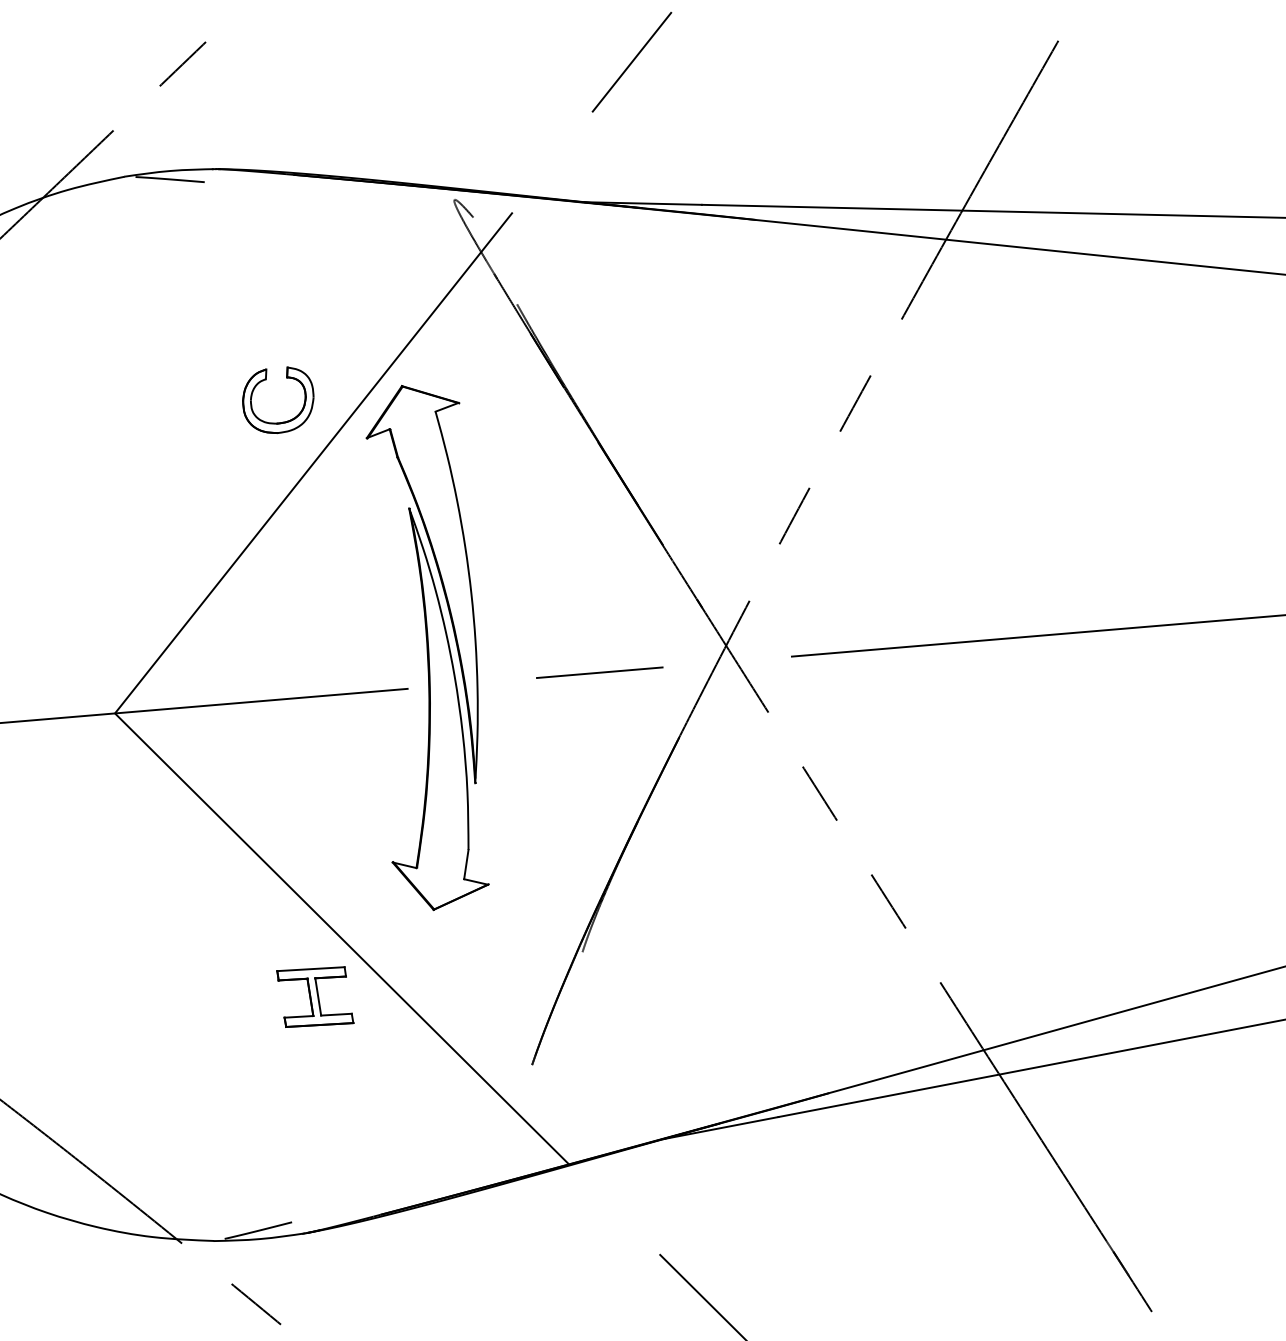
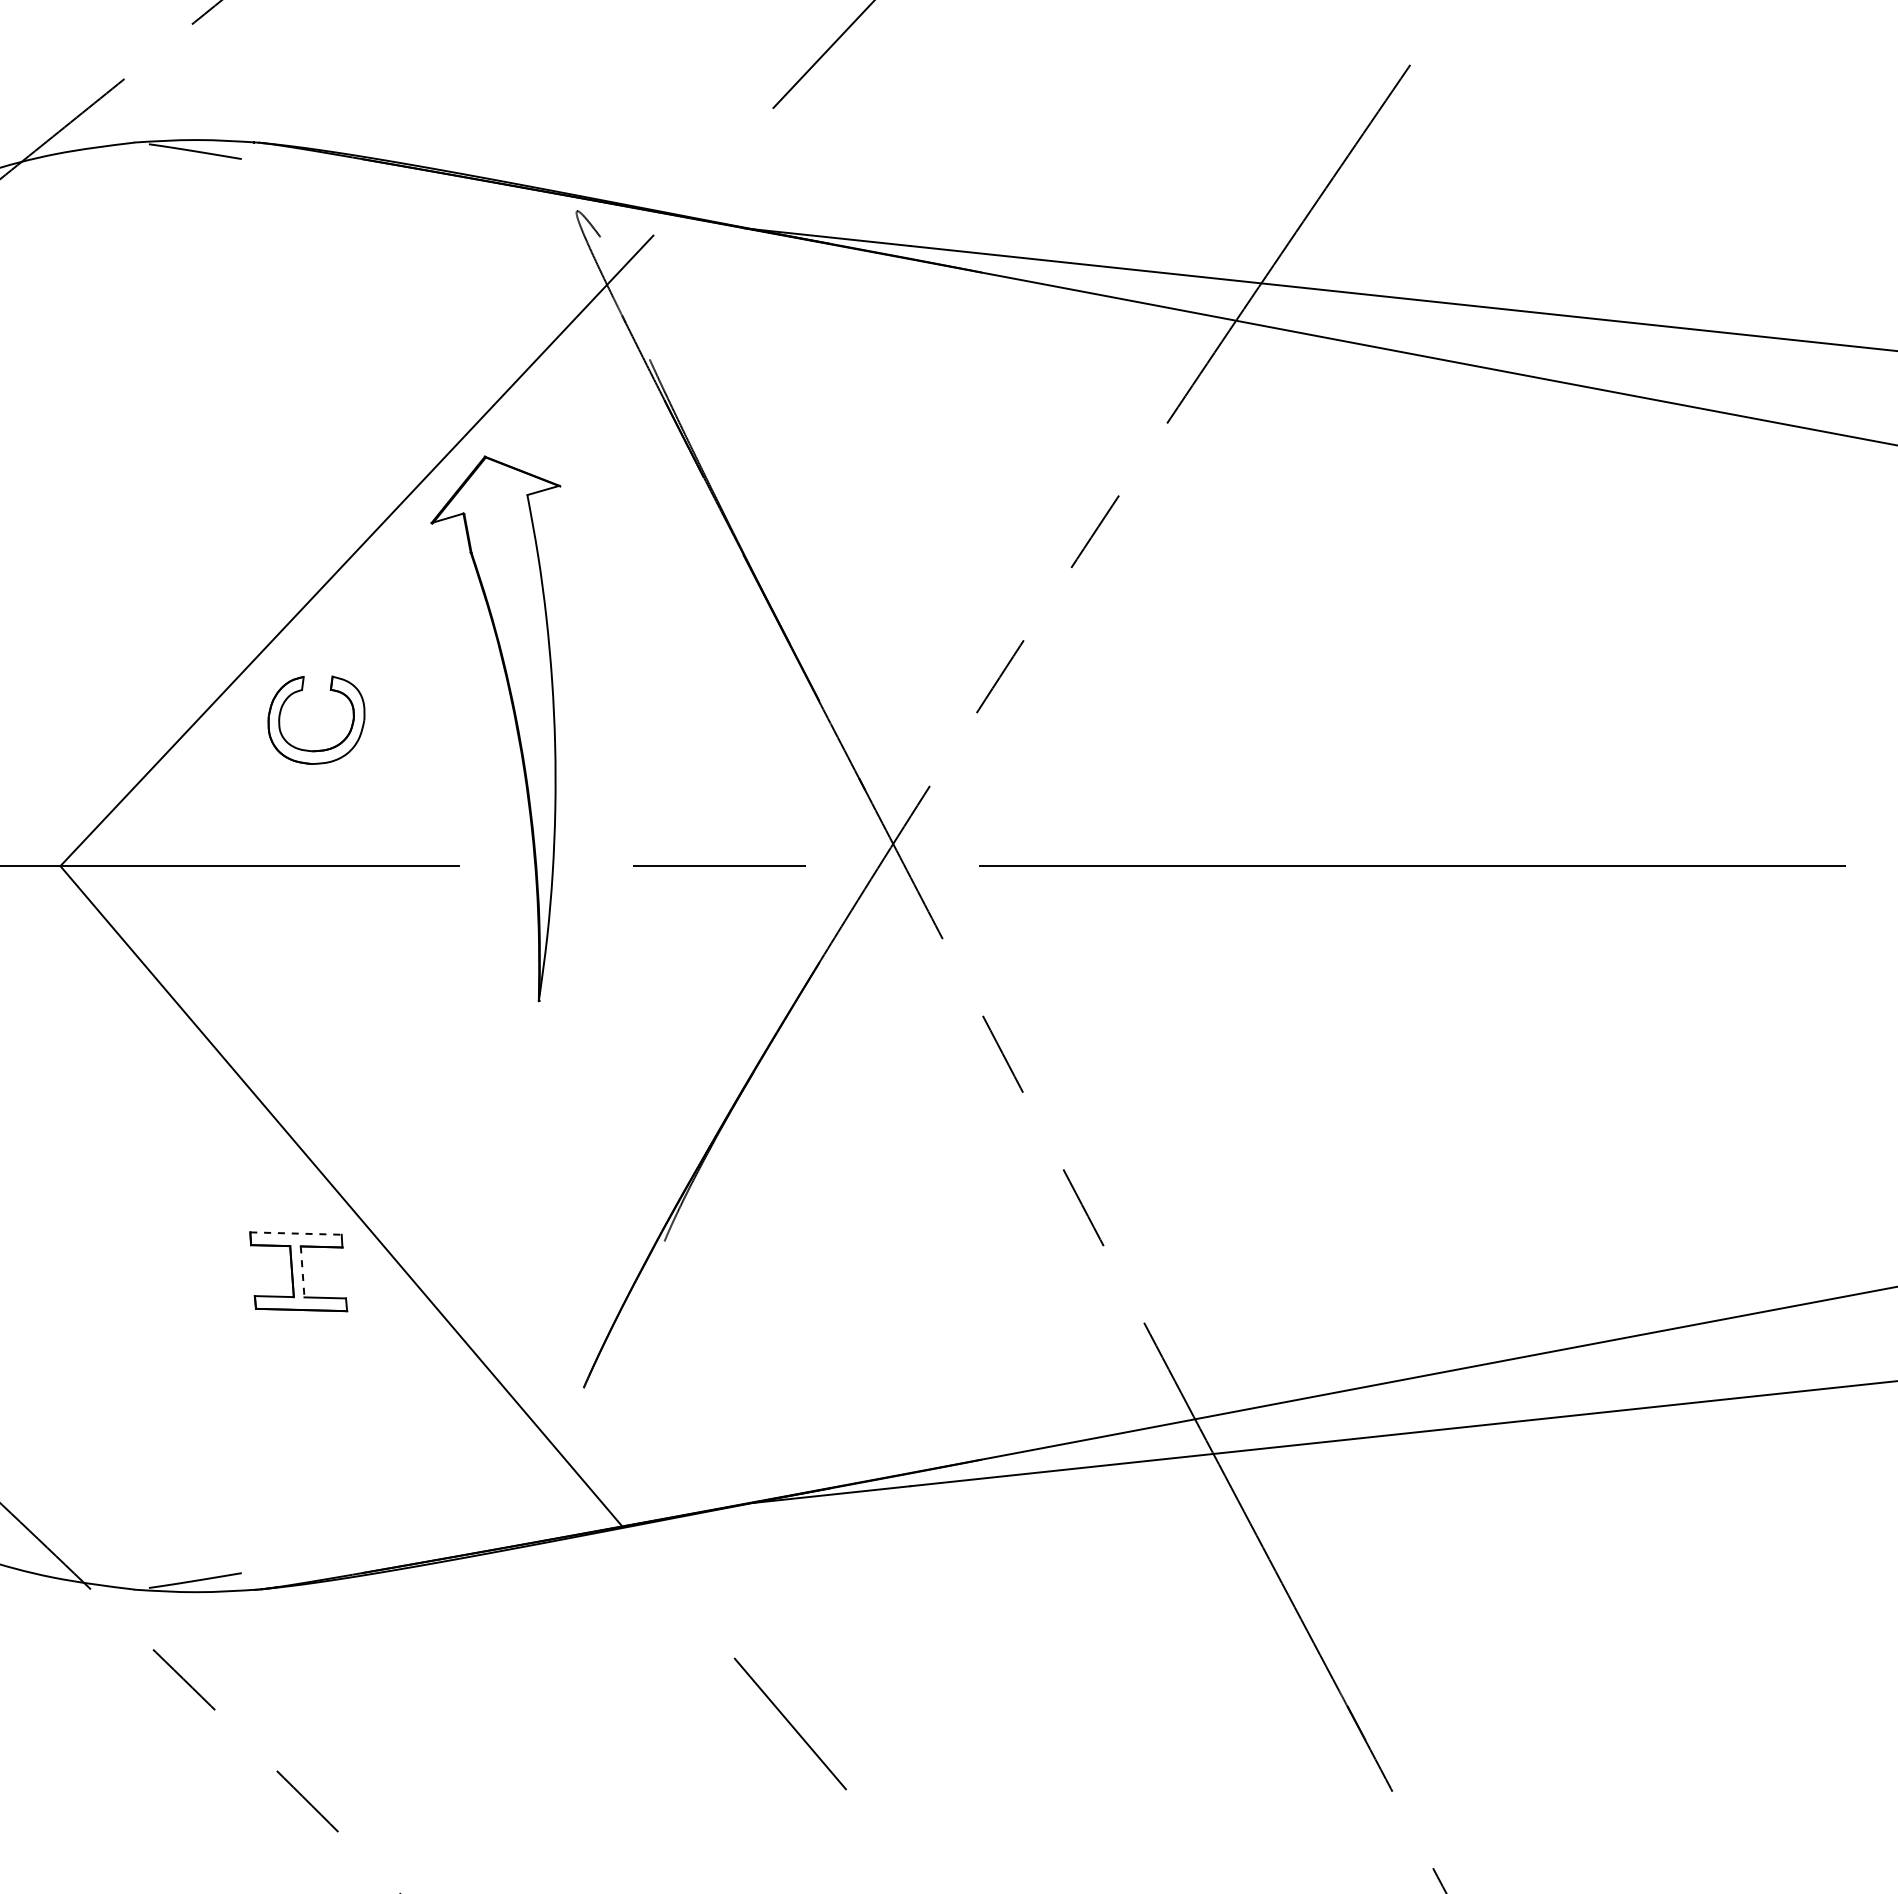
part: (282, 421) -> (319, 749), moved
part: (426, 708) -> (481, 894), removed
line: (310, 969) -> (295, 1233), solid -> dashed
line: (318, 996) -> (302, 1271), solid -> dashed

